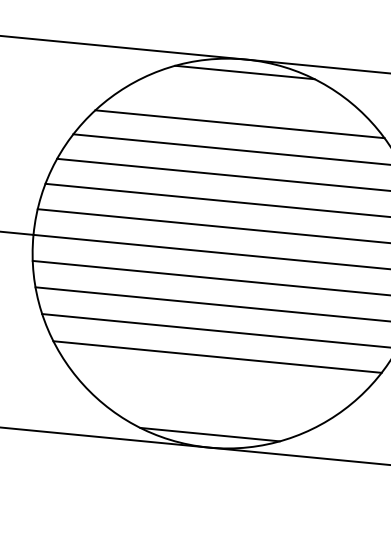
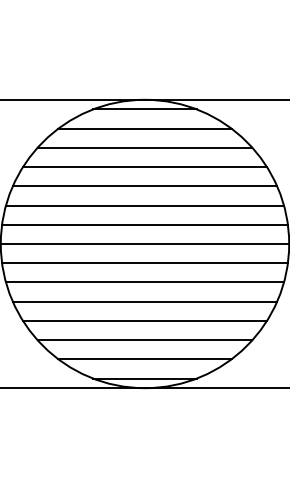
line: (241, 98) -> (144, 128), added
line: (214, 383) -> (144, 340), added
line: (211, 408) -> (144, 359), added

